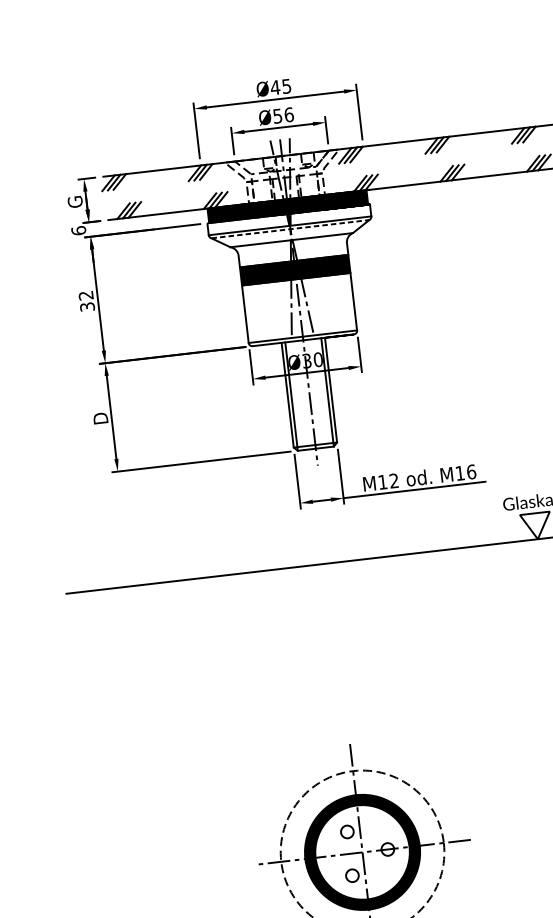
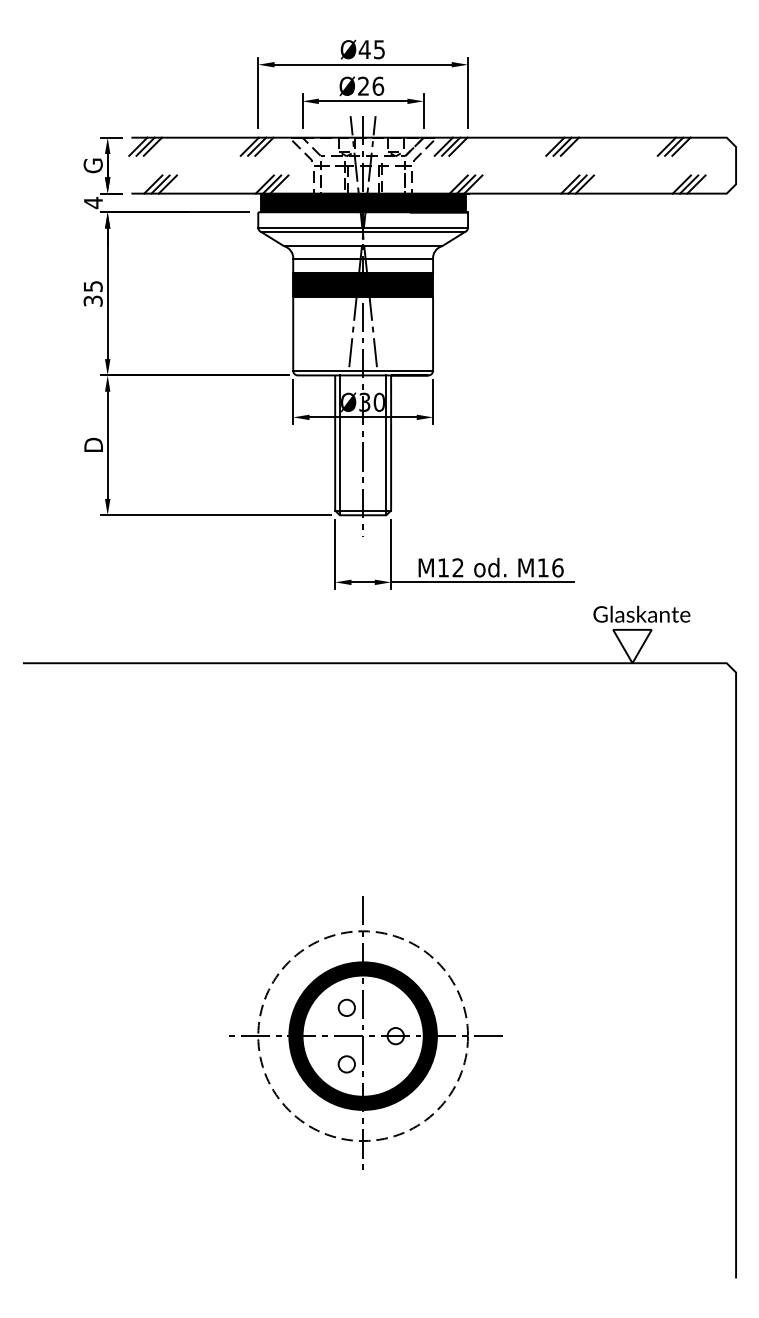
text: (277, 115) -> (363, 85), Ø56 -> Ø26
line: (290, 229) -> (363, 232), dashed -> solid
text: (78, 231) -> (93, 203), 6 -> 4
line: (293, 250) -> (363, 259), added
text: (85, 295) -> (92, 286), 32 -> 35

